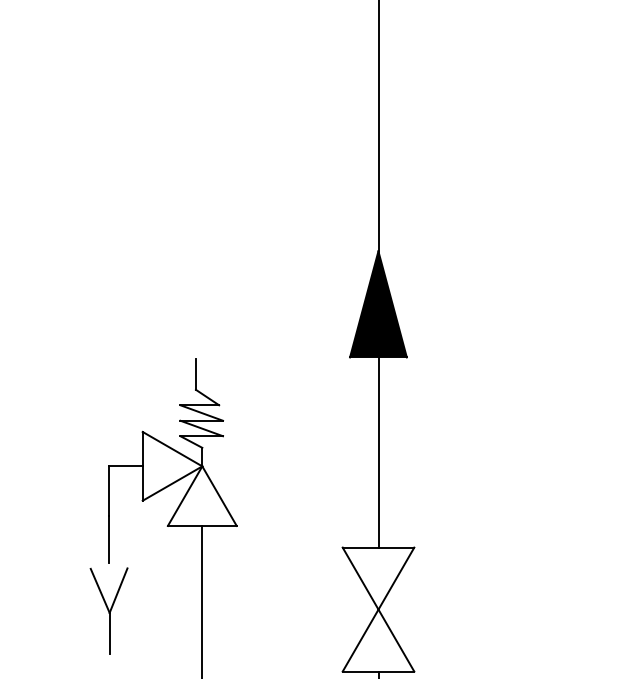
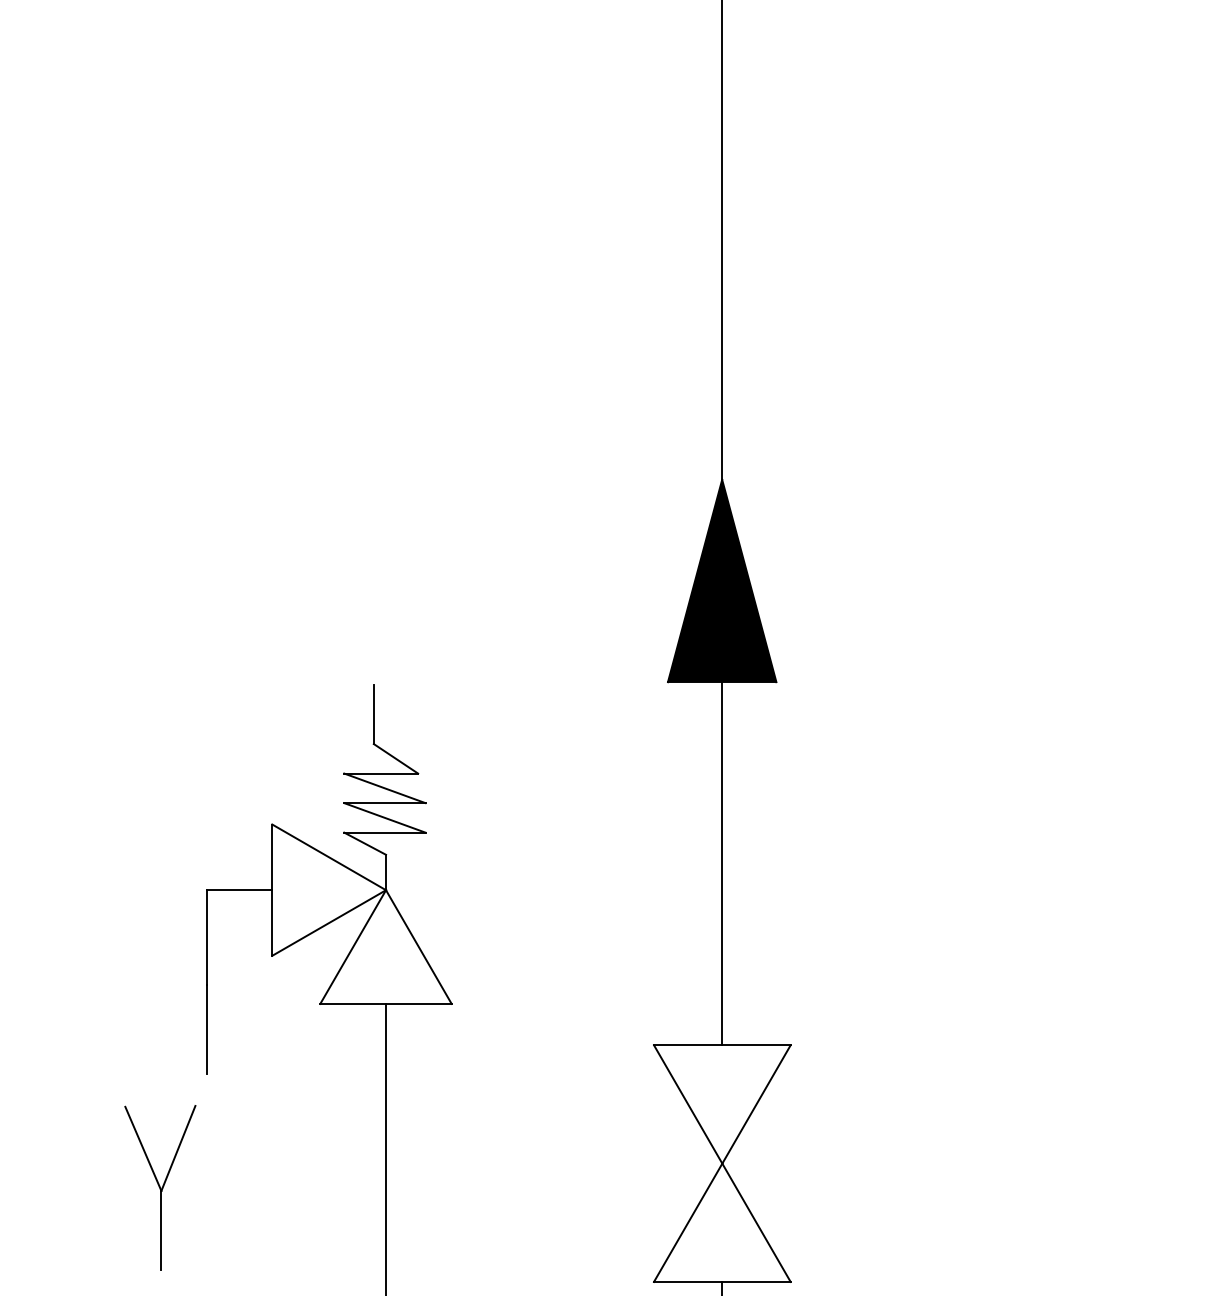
part: (108, 610) -> (159, 1186), moved

